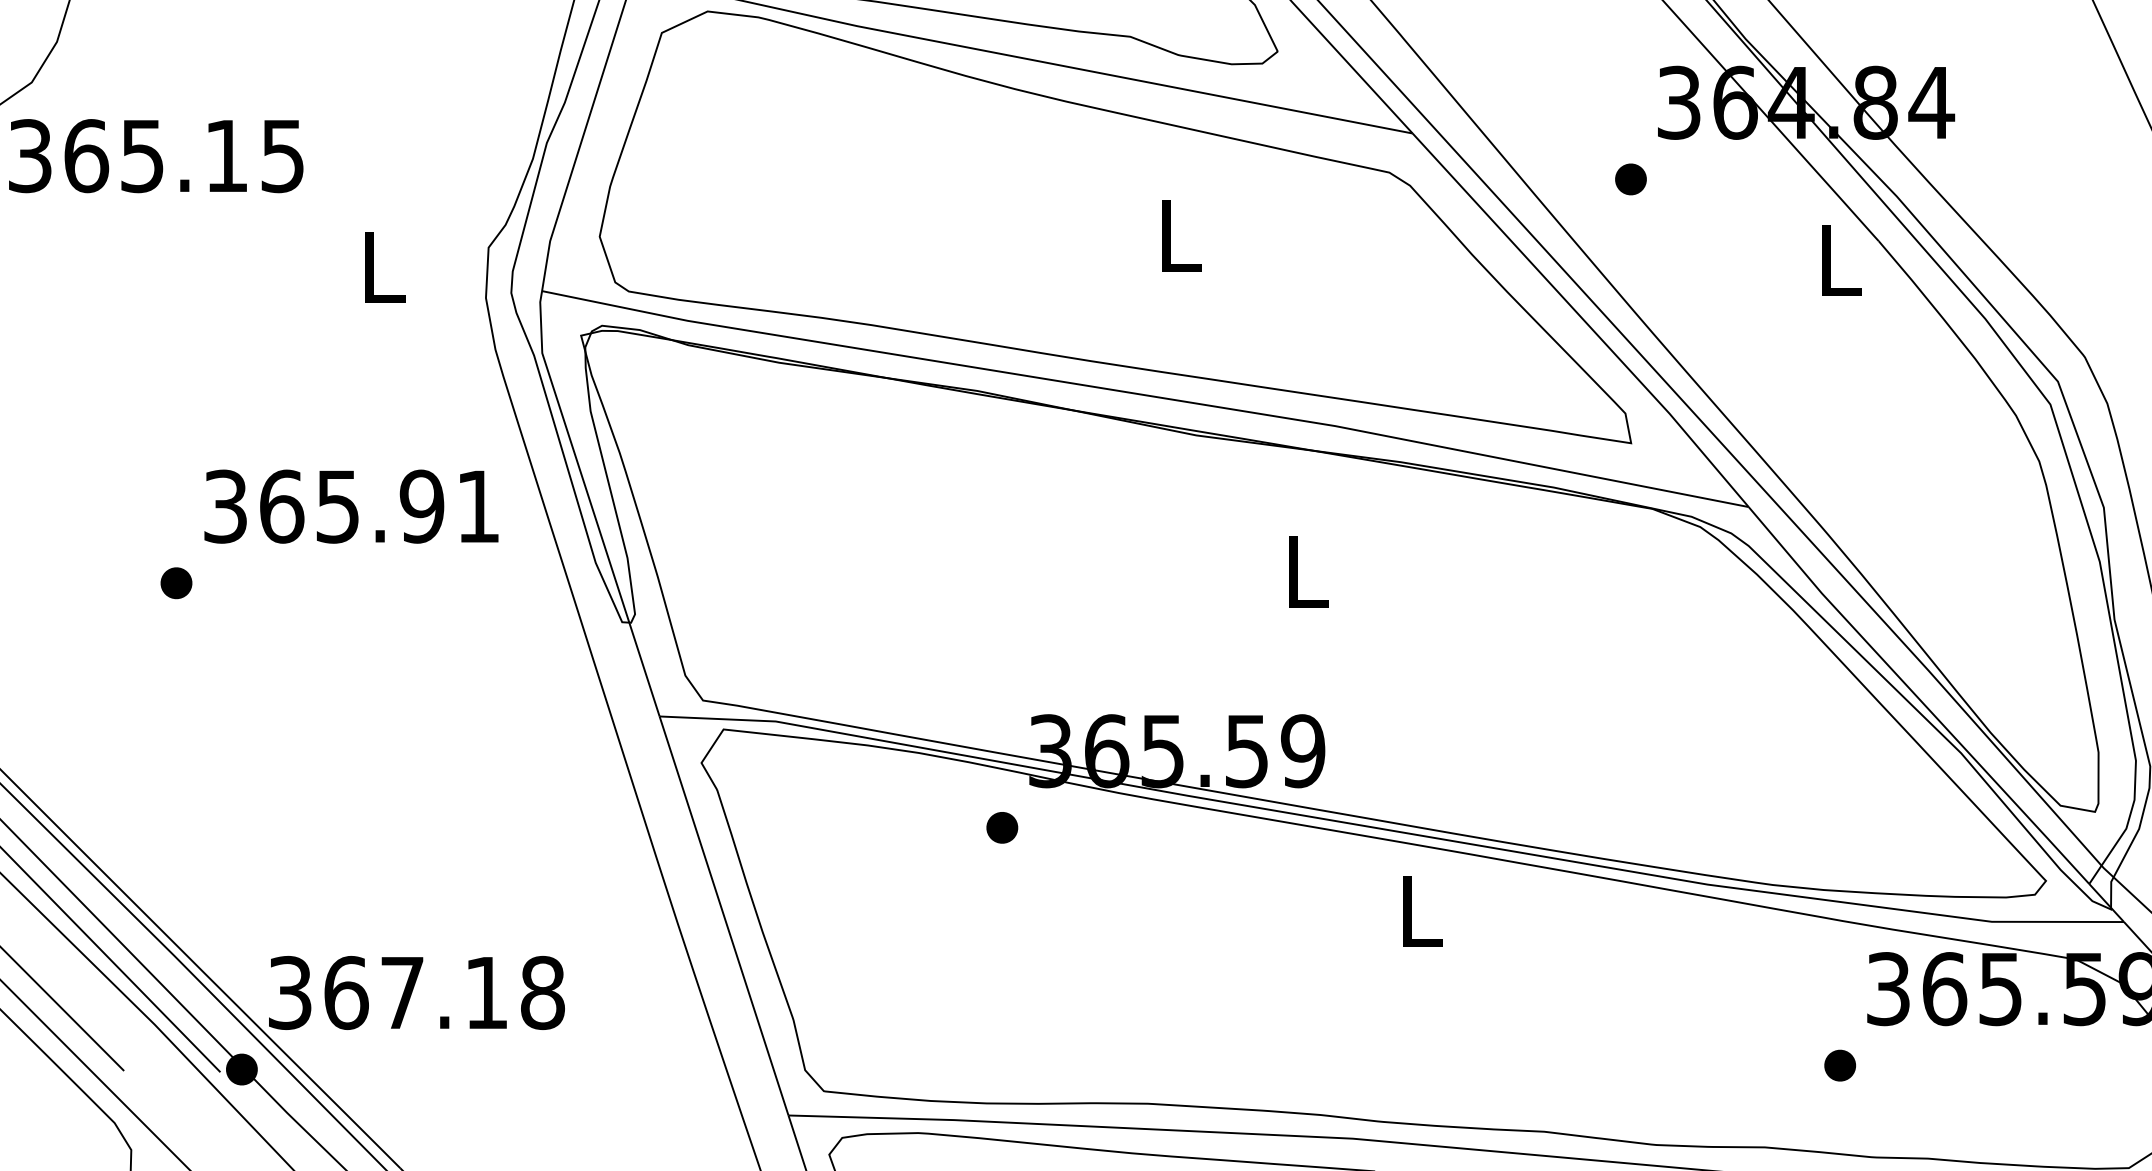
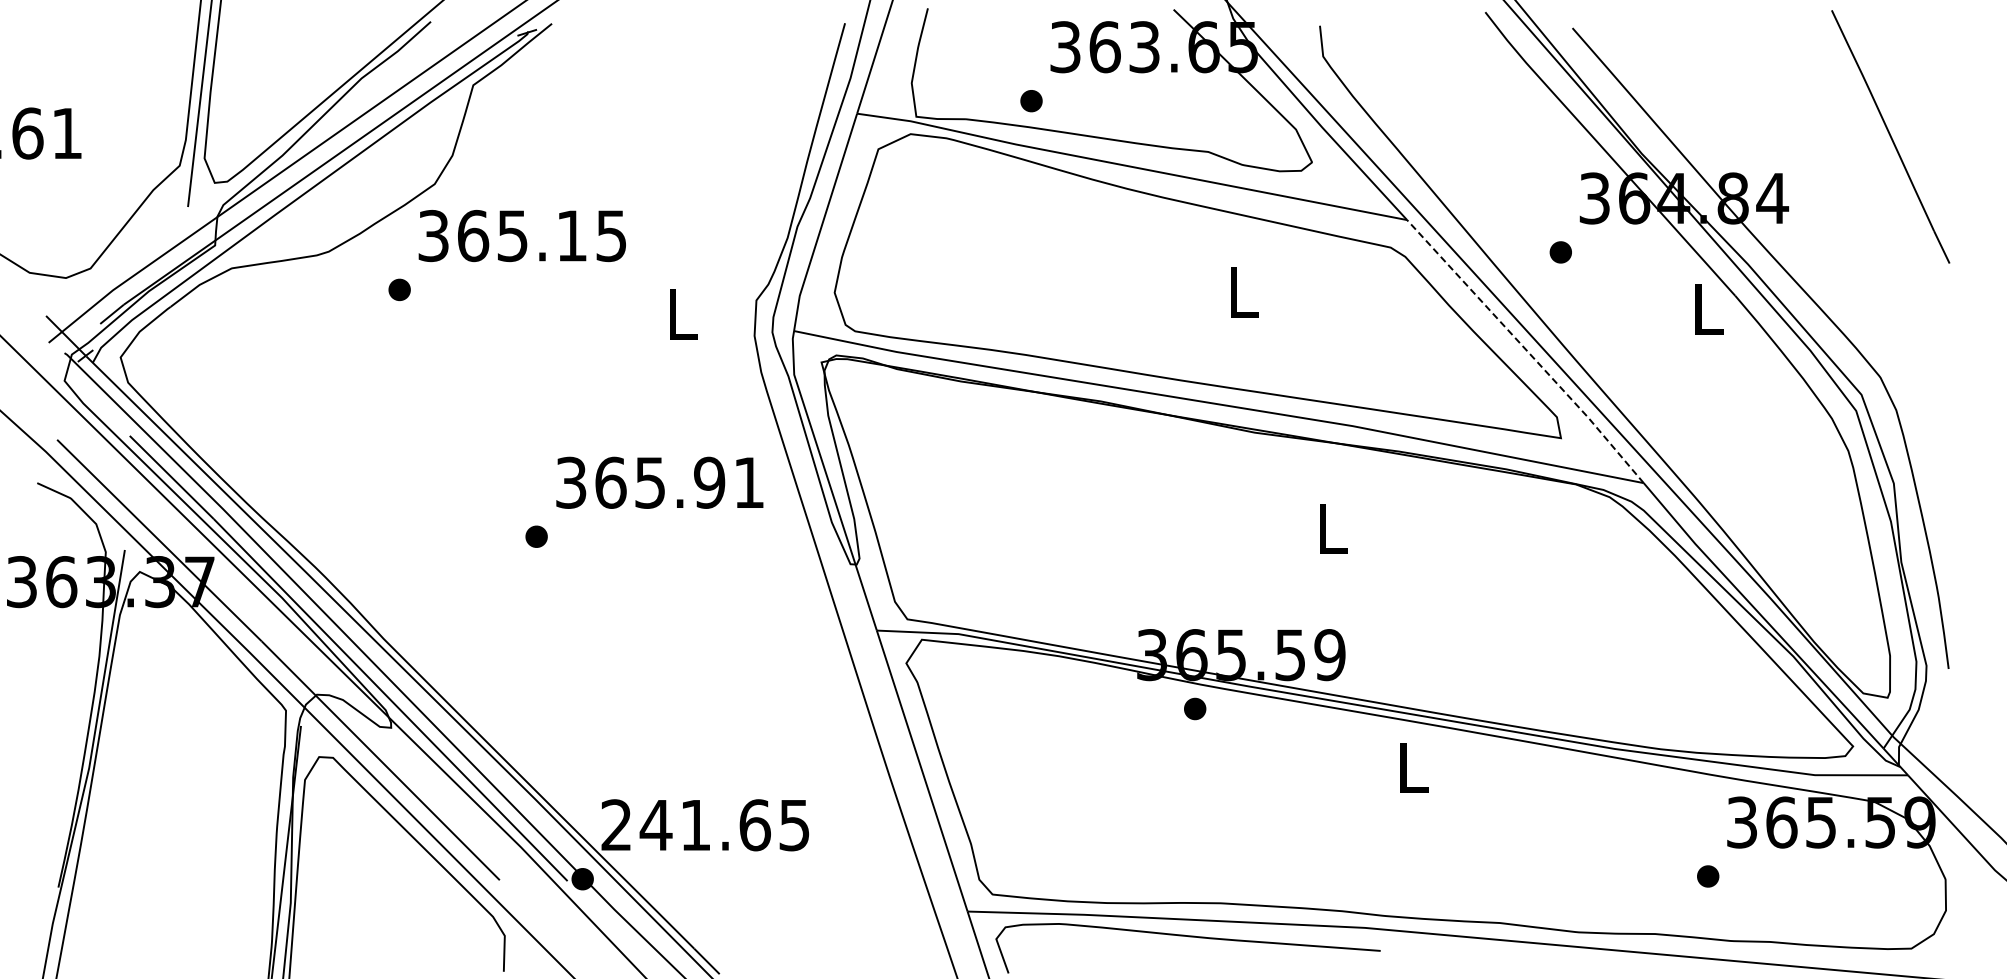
line: (1583, 320) -> (1527, 351), solid -> dashed
part: (1002, 827) -> (1195, 708), moved
text: (416, 993) -> (705, 825), 367.18 -> 241.65

